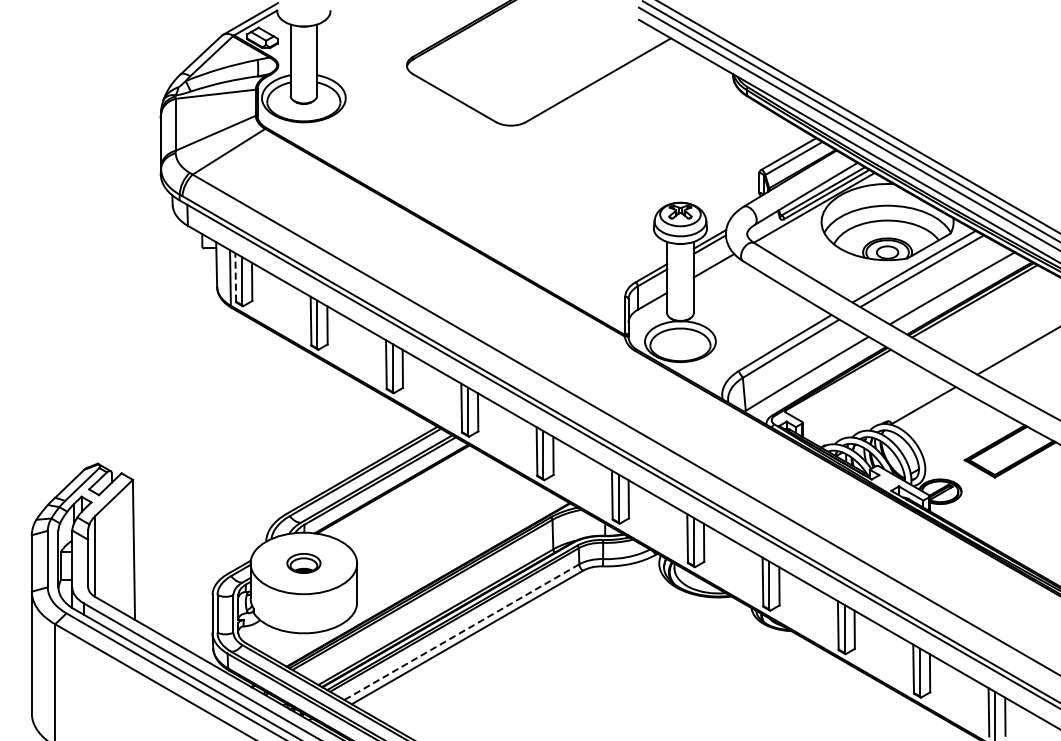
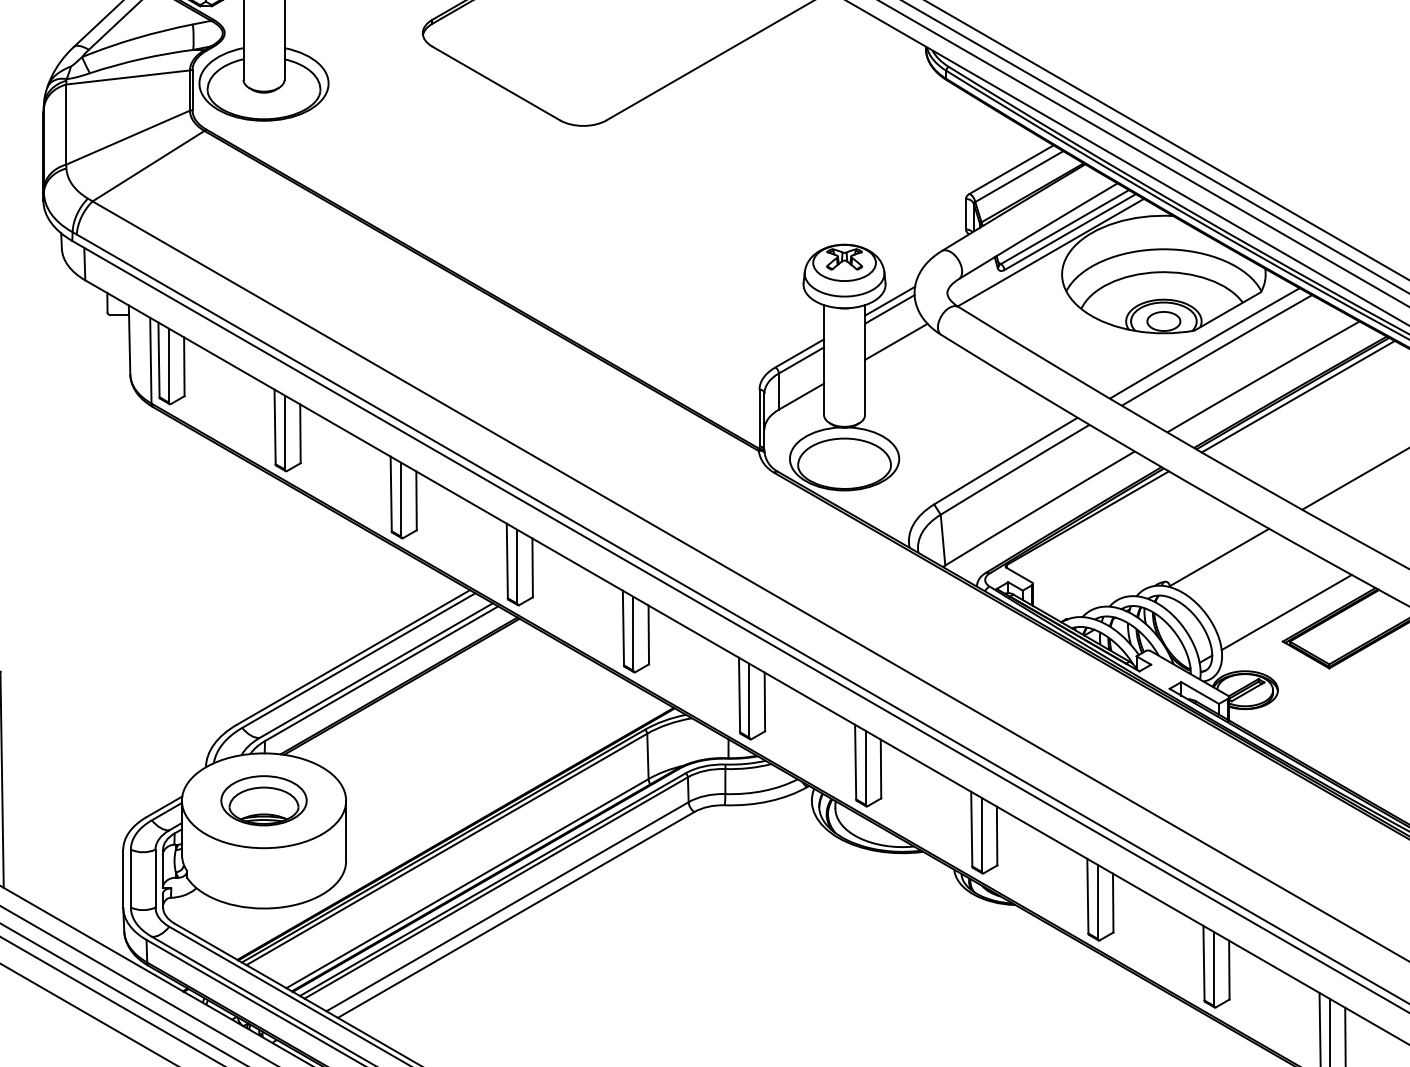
line: (235, 276) -> (158, 358), dashed -> solid
line: (967, 440) -> (1287, 611), added
part: (303, 563) -> (263, 800), size x1.67
line: (461, 632) -> (507, 907), dashed -> solid

